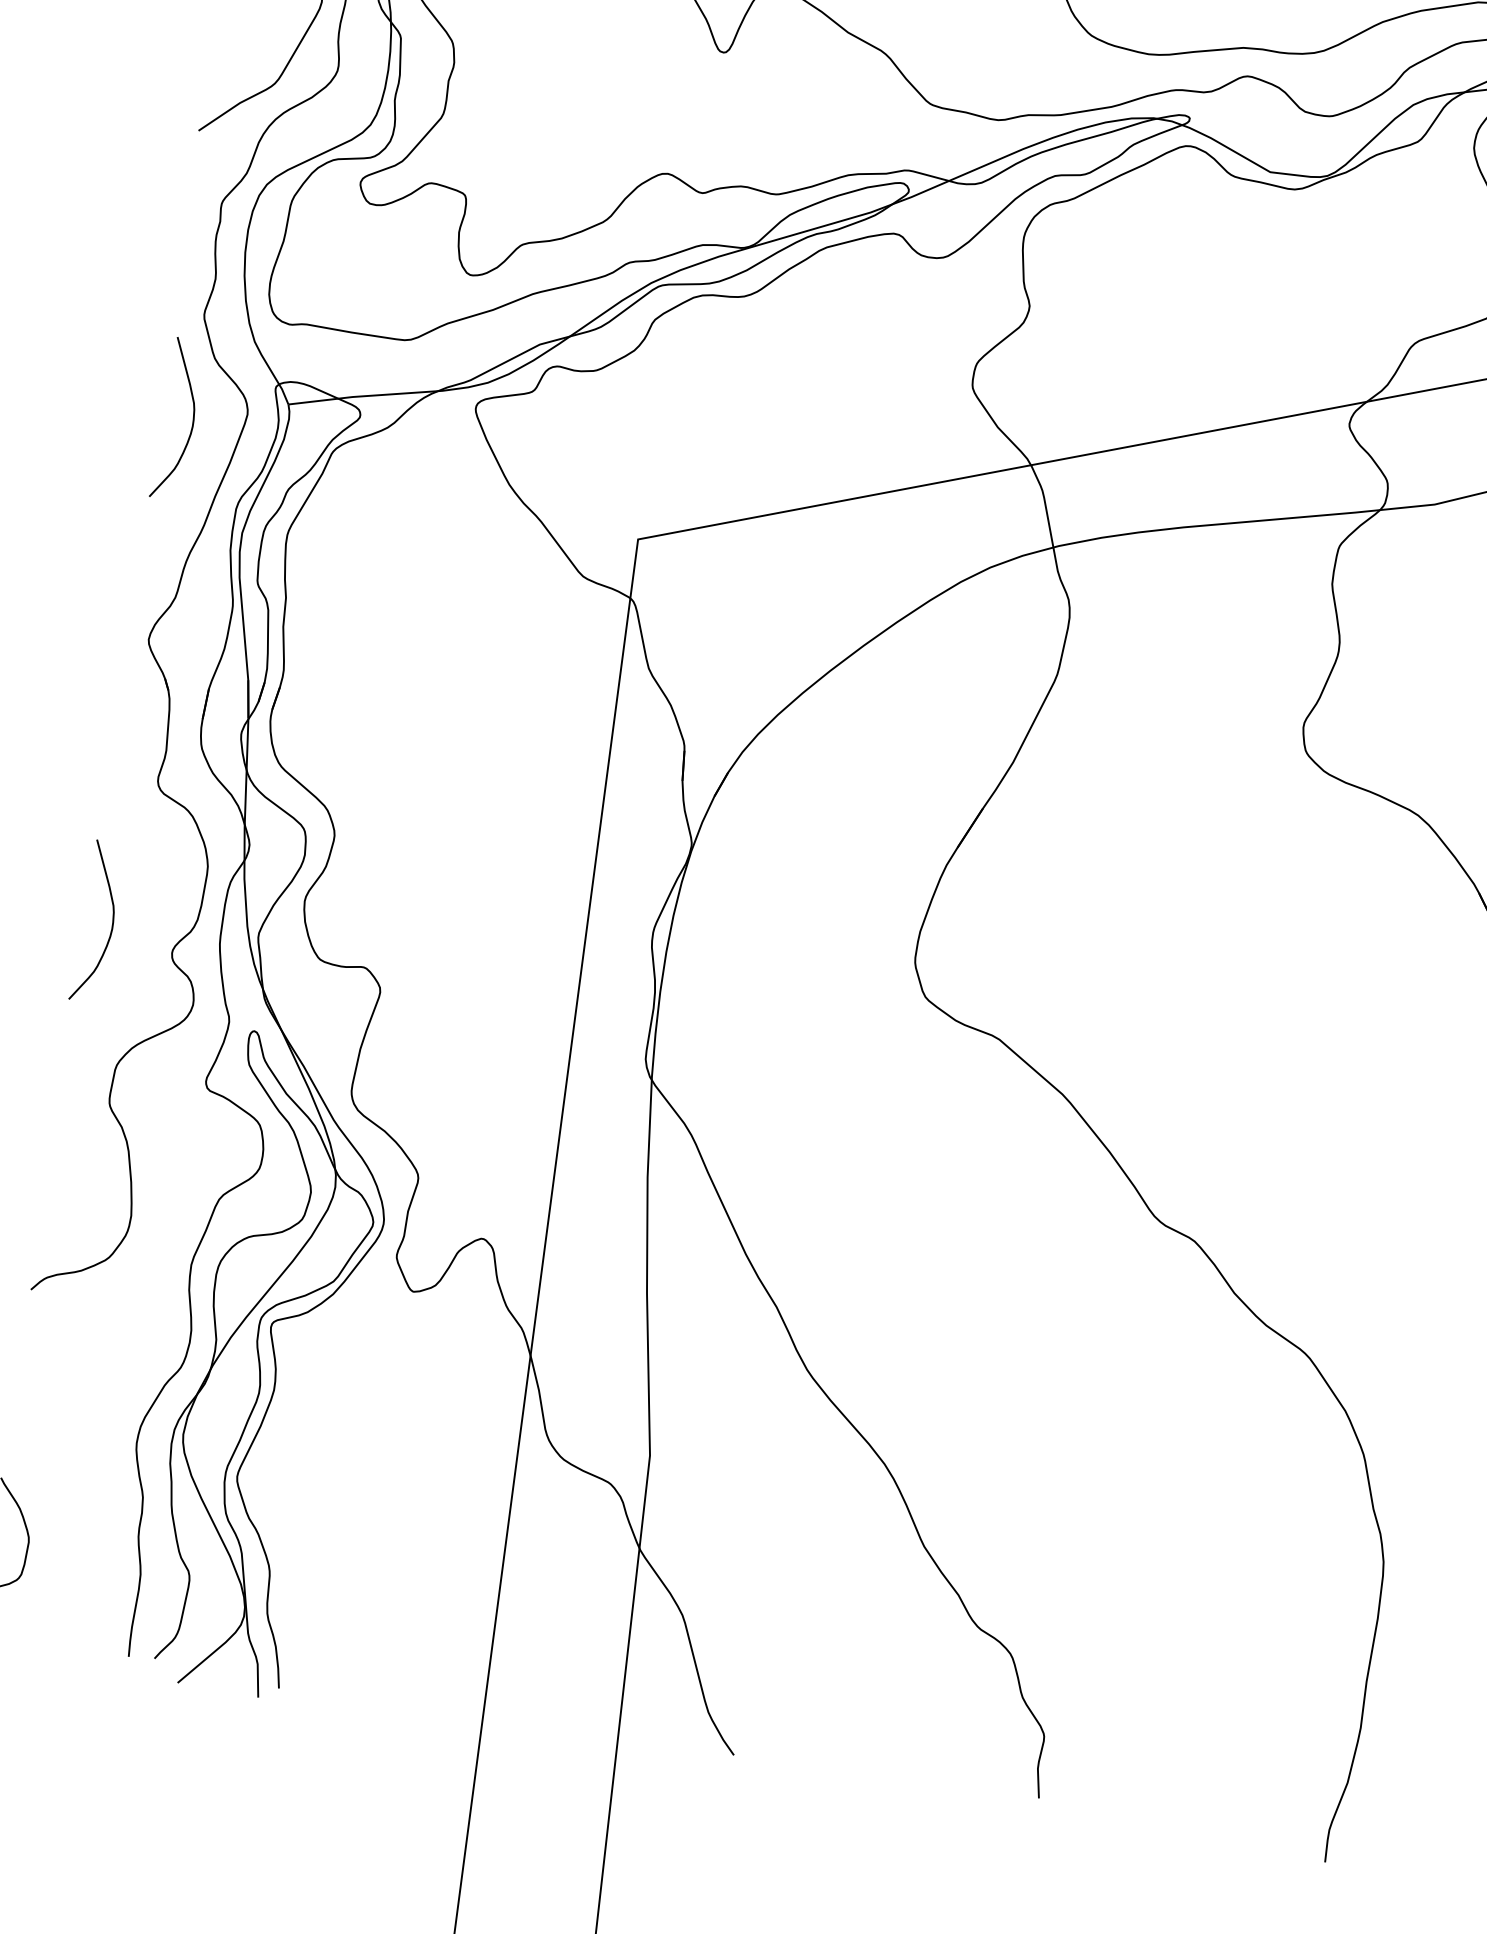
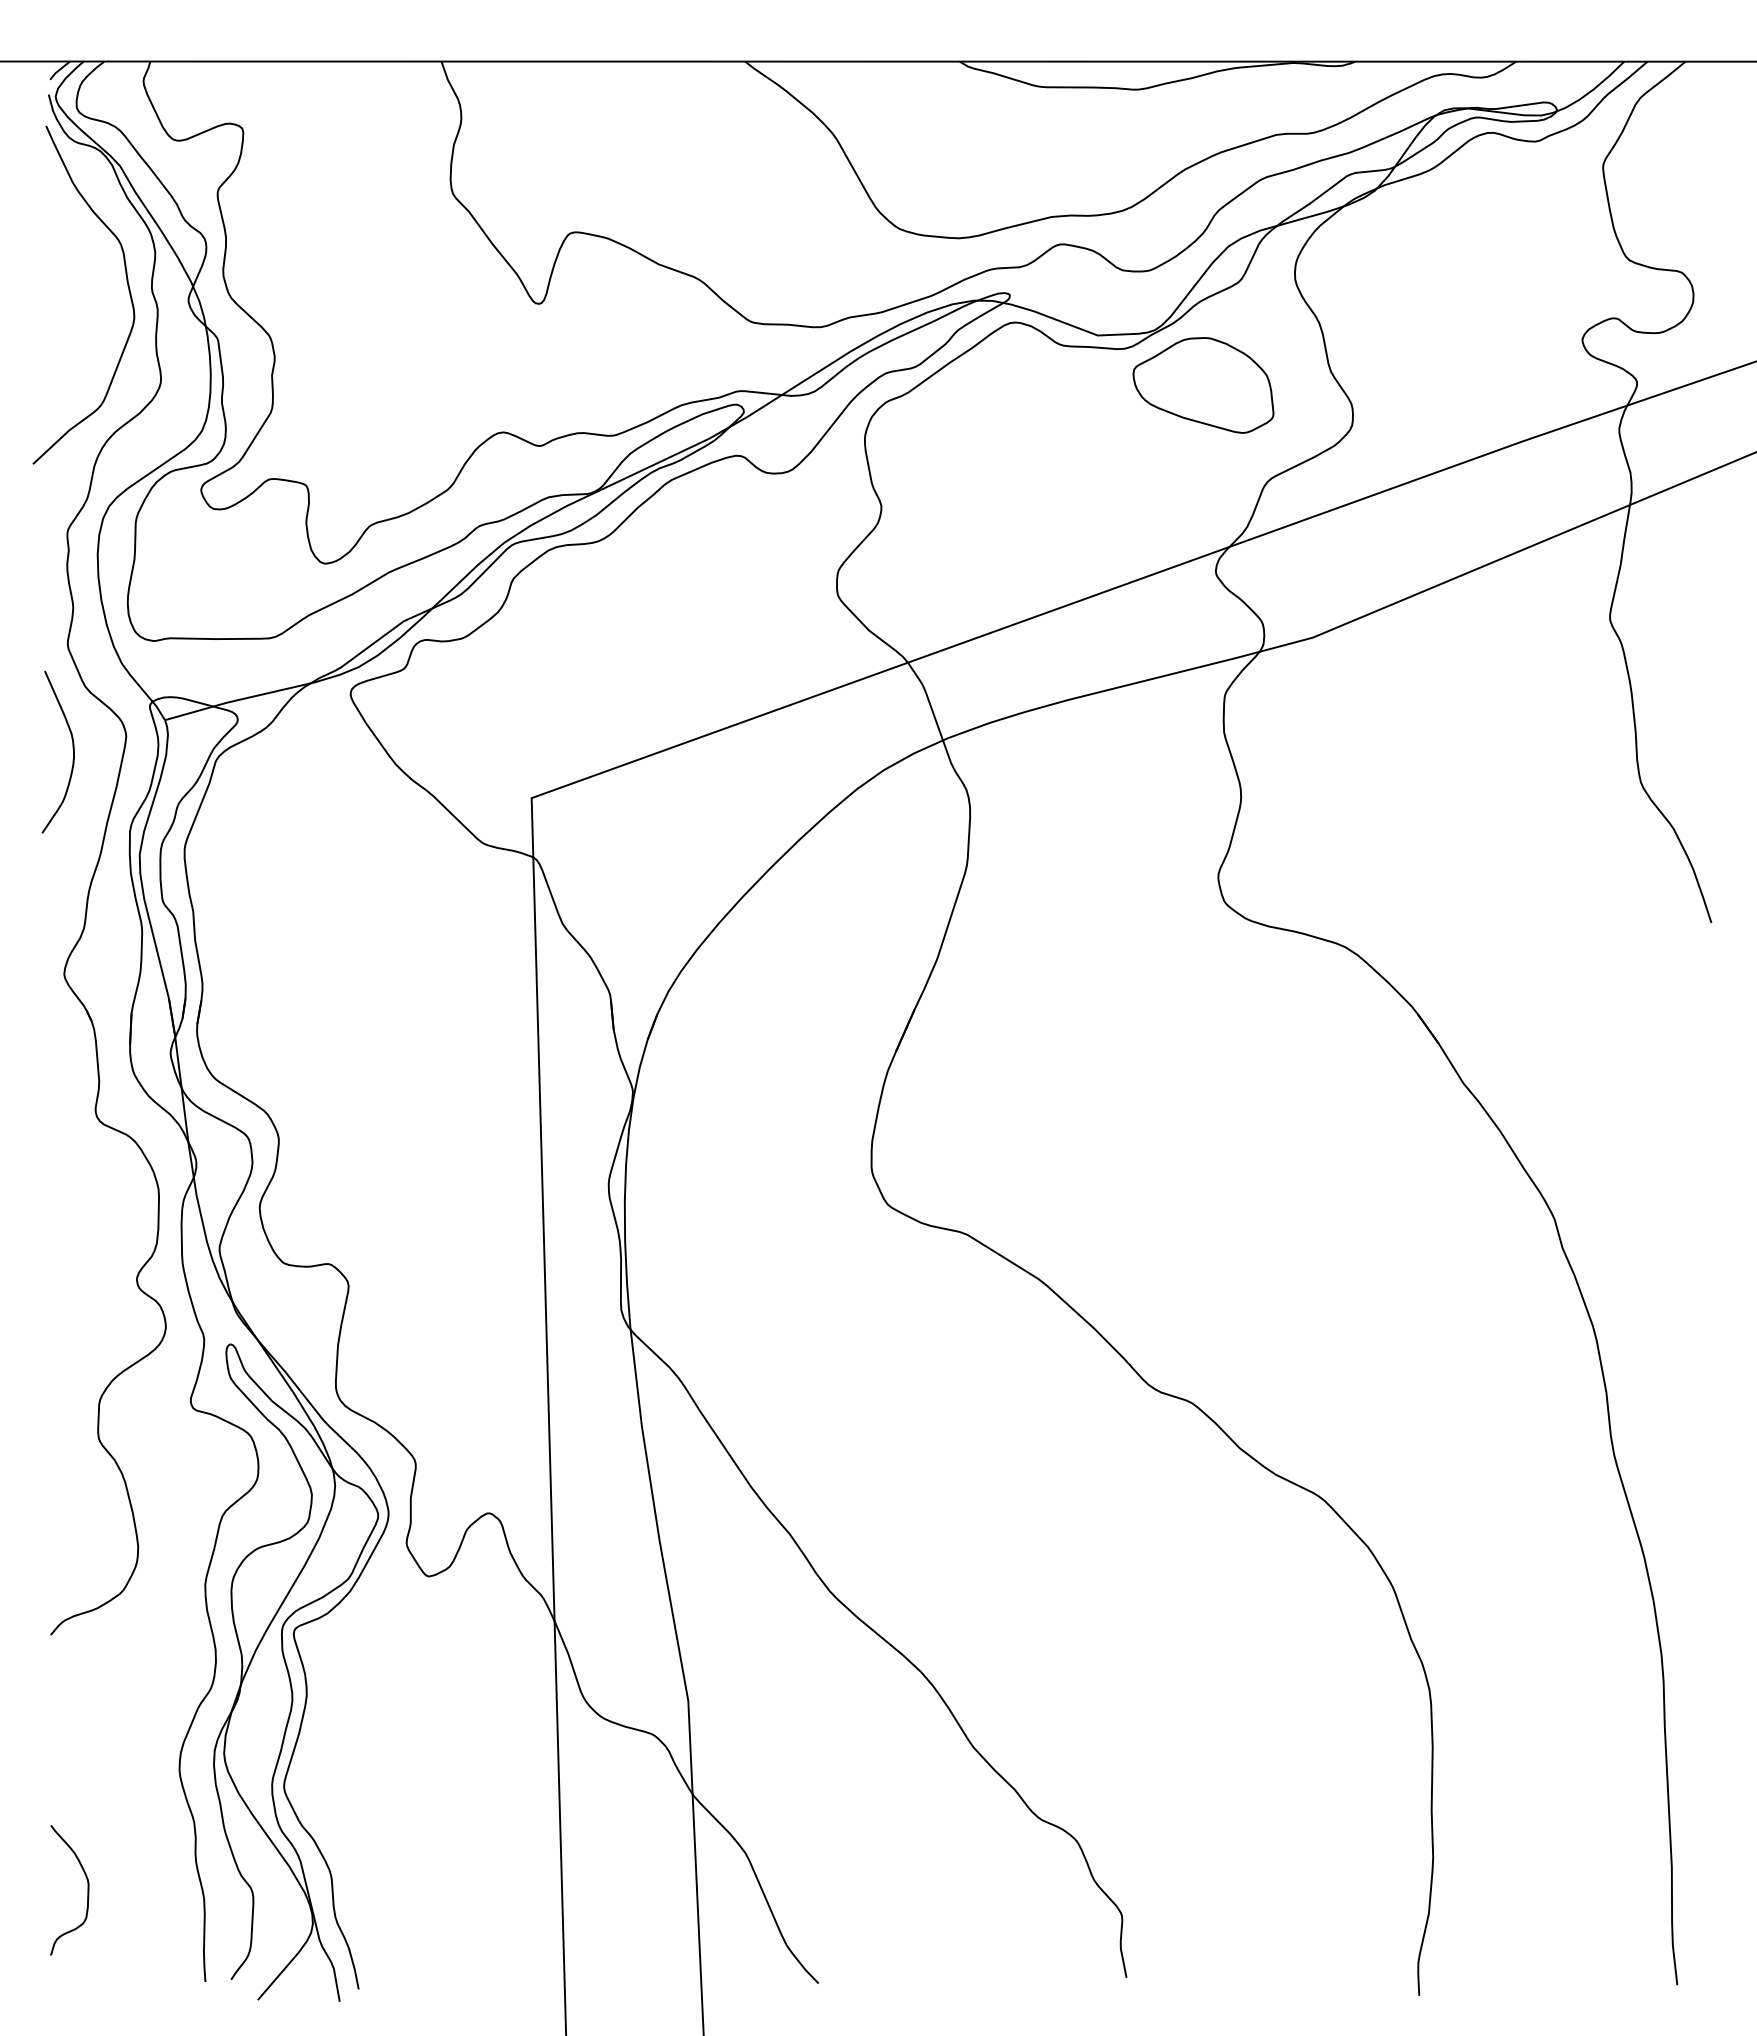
part: (1366, 238) -> (1203, 385), added
curve: (112, 920) -> (72, 1257), removed

